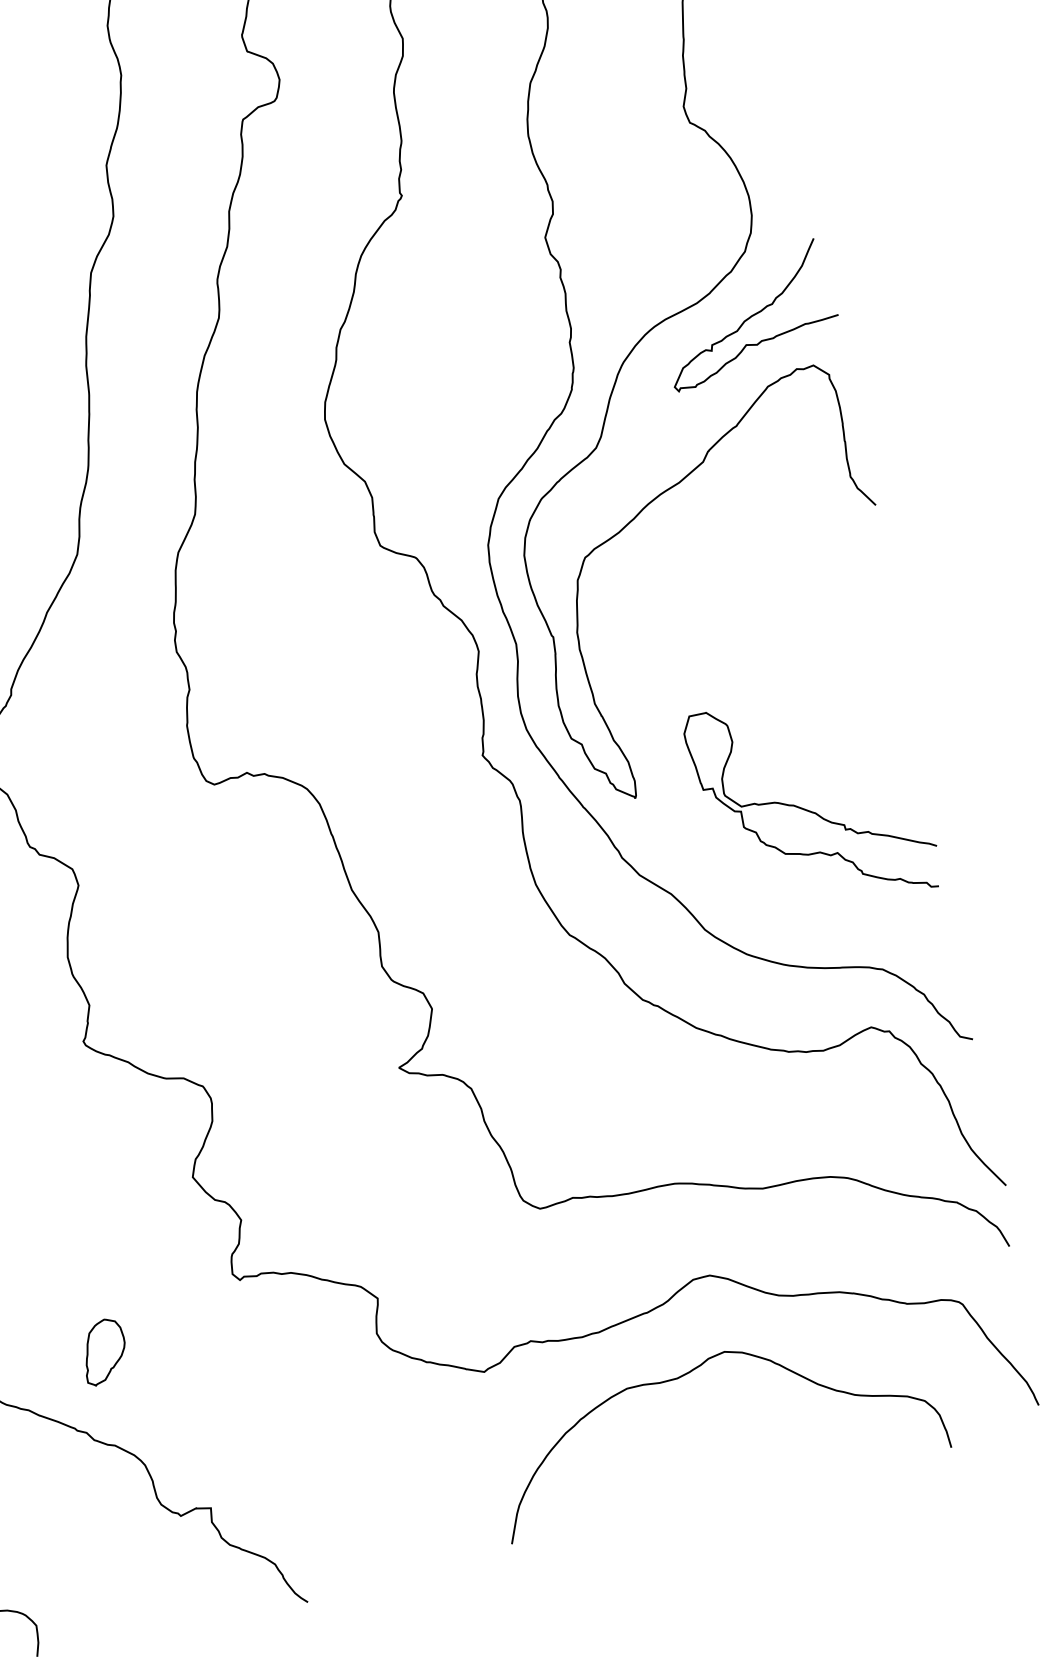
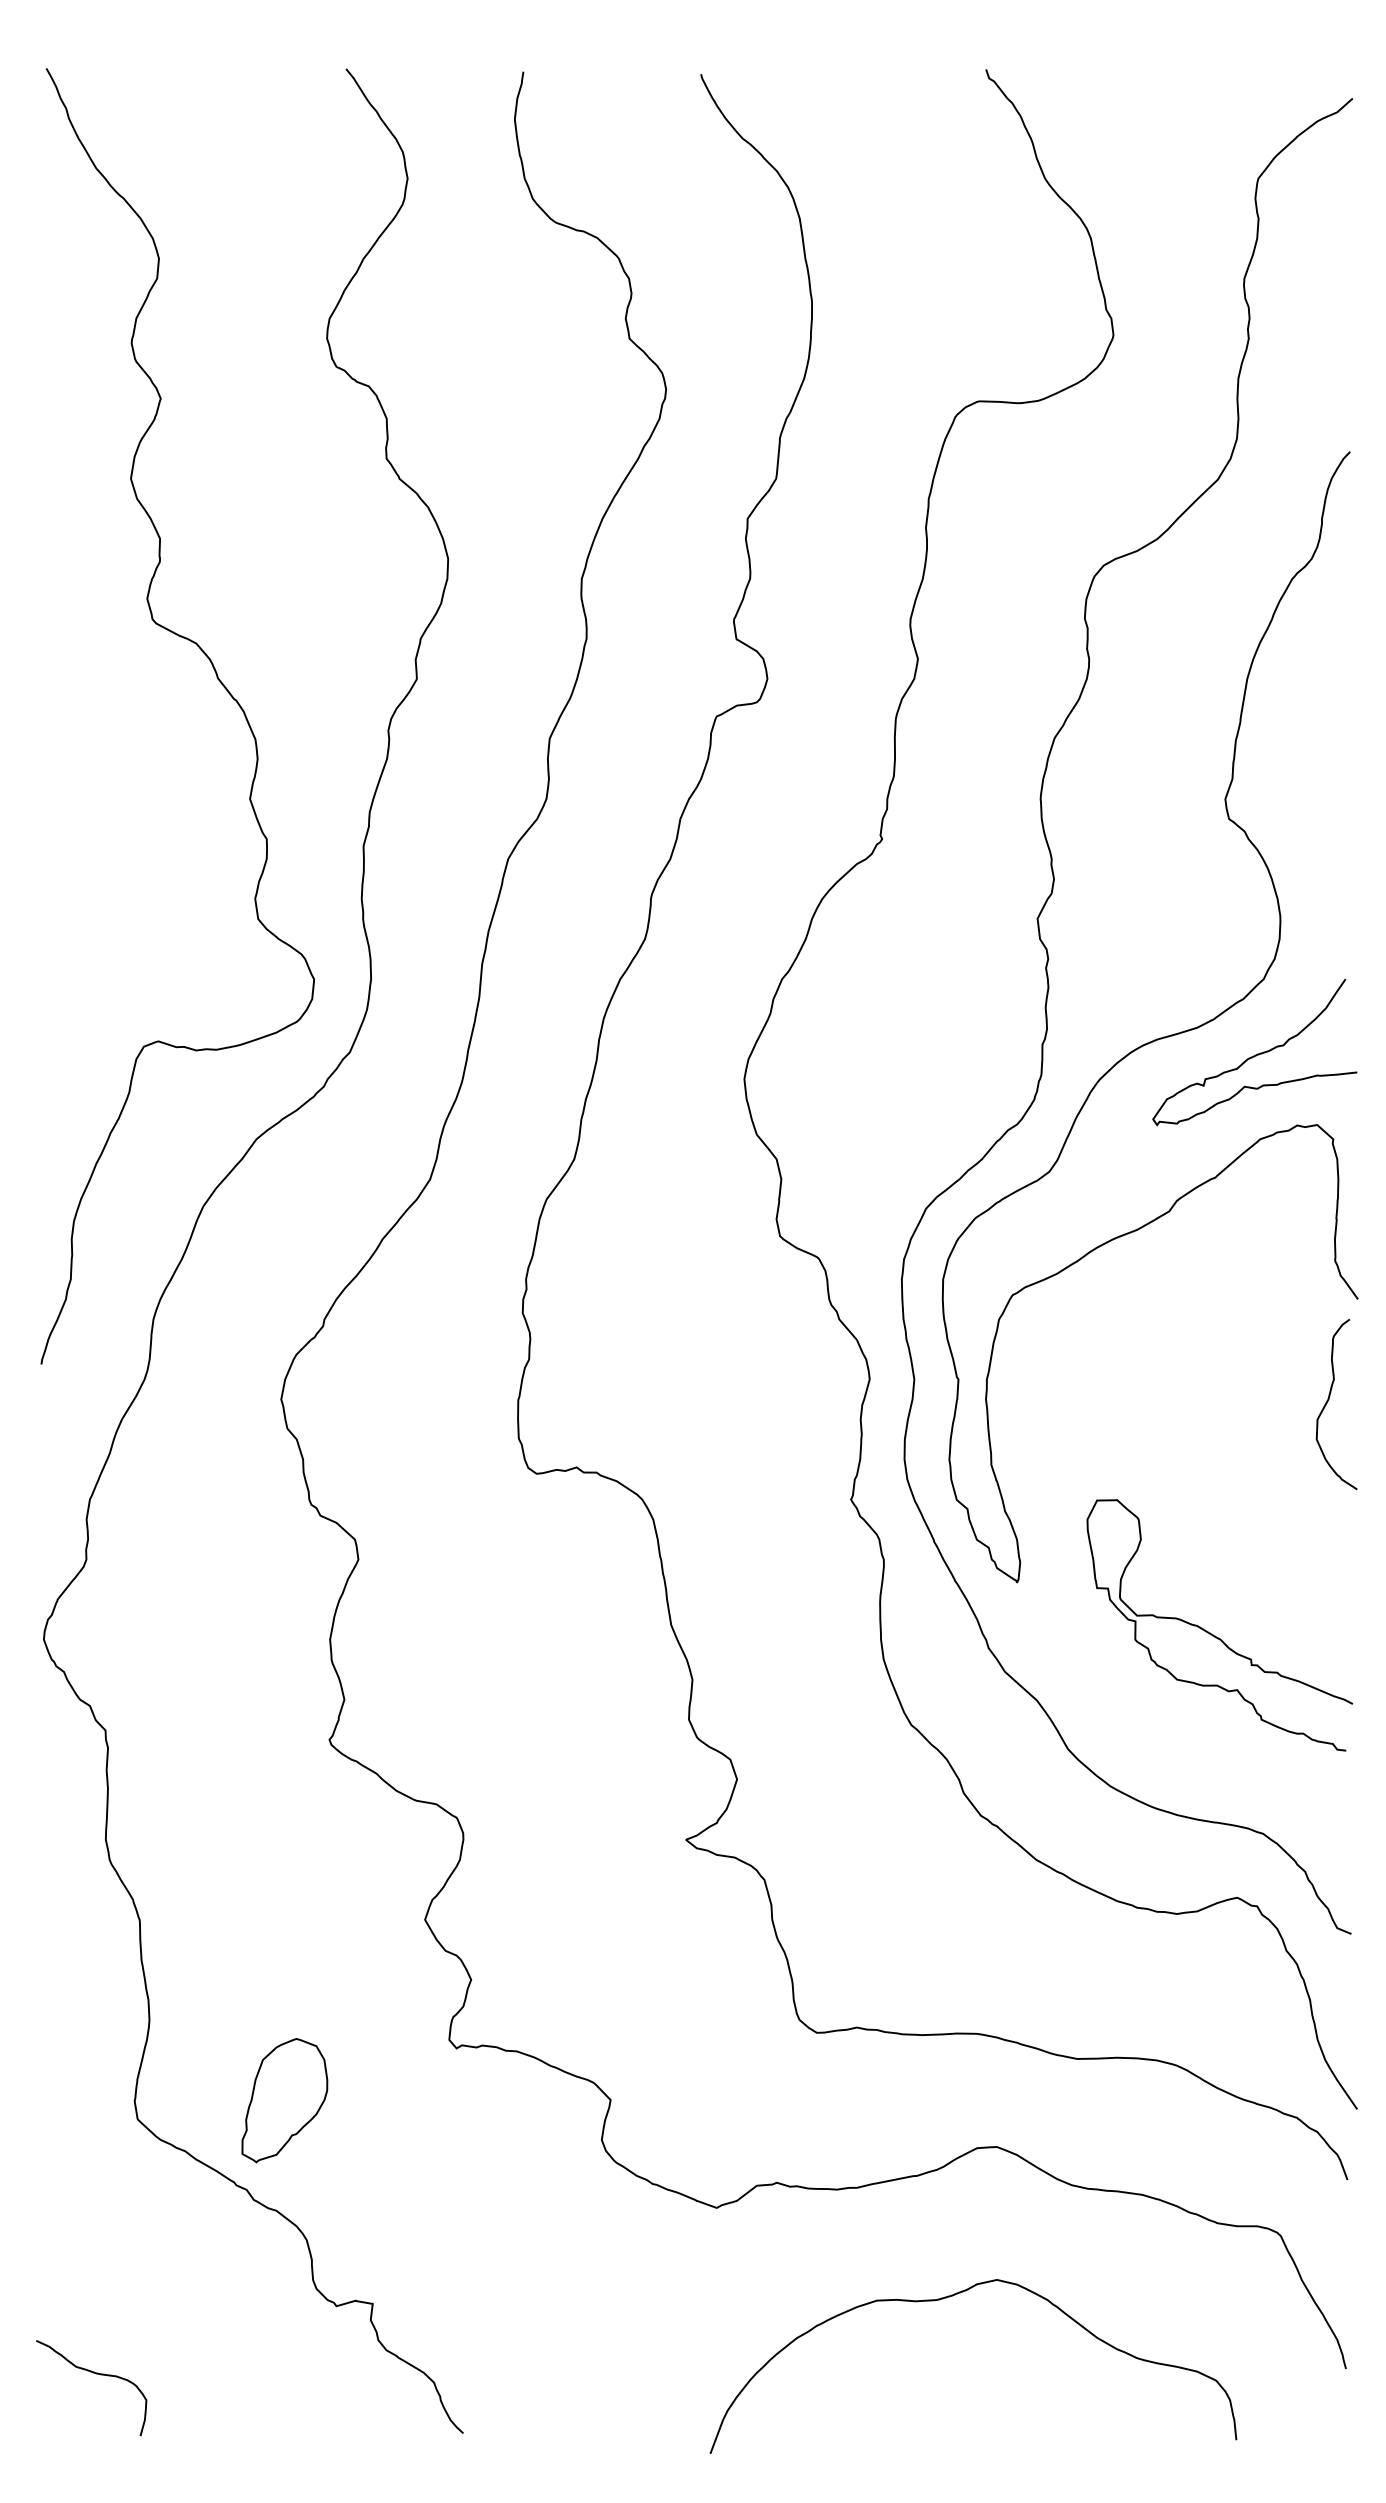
curve: (867, 595) -> (1328, 1401), added
part: (103, 1351) -> (284, 2100), size x1.67
curve: (687, 1374) -> (949, 2297), moved

